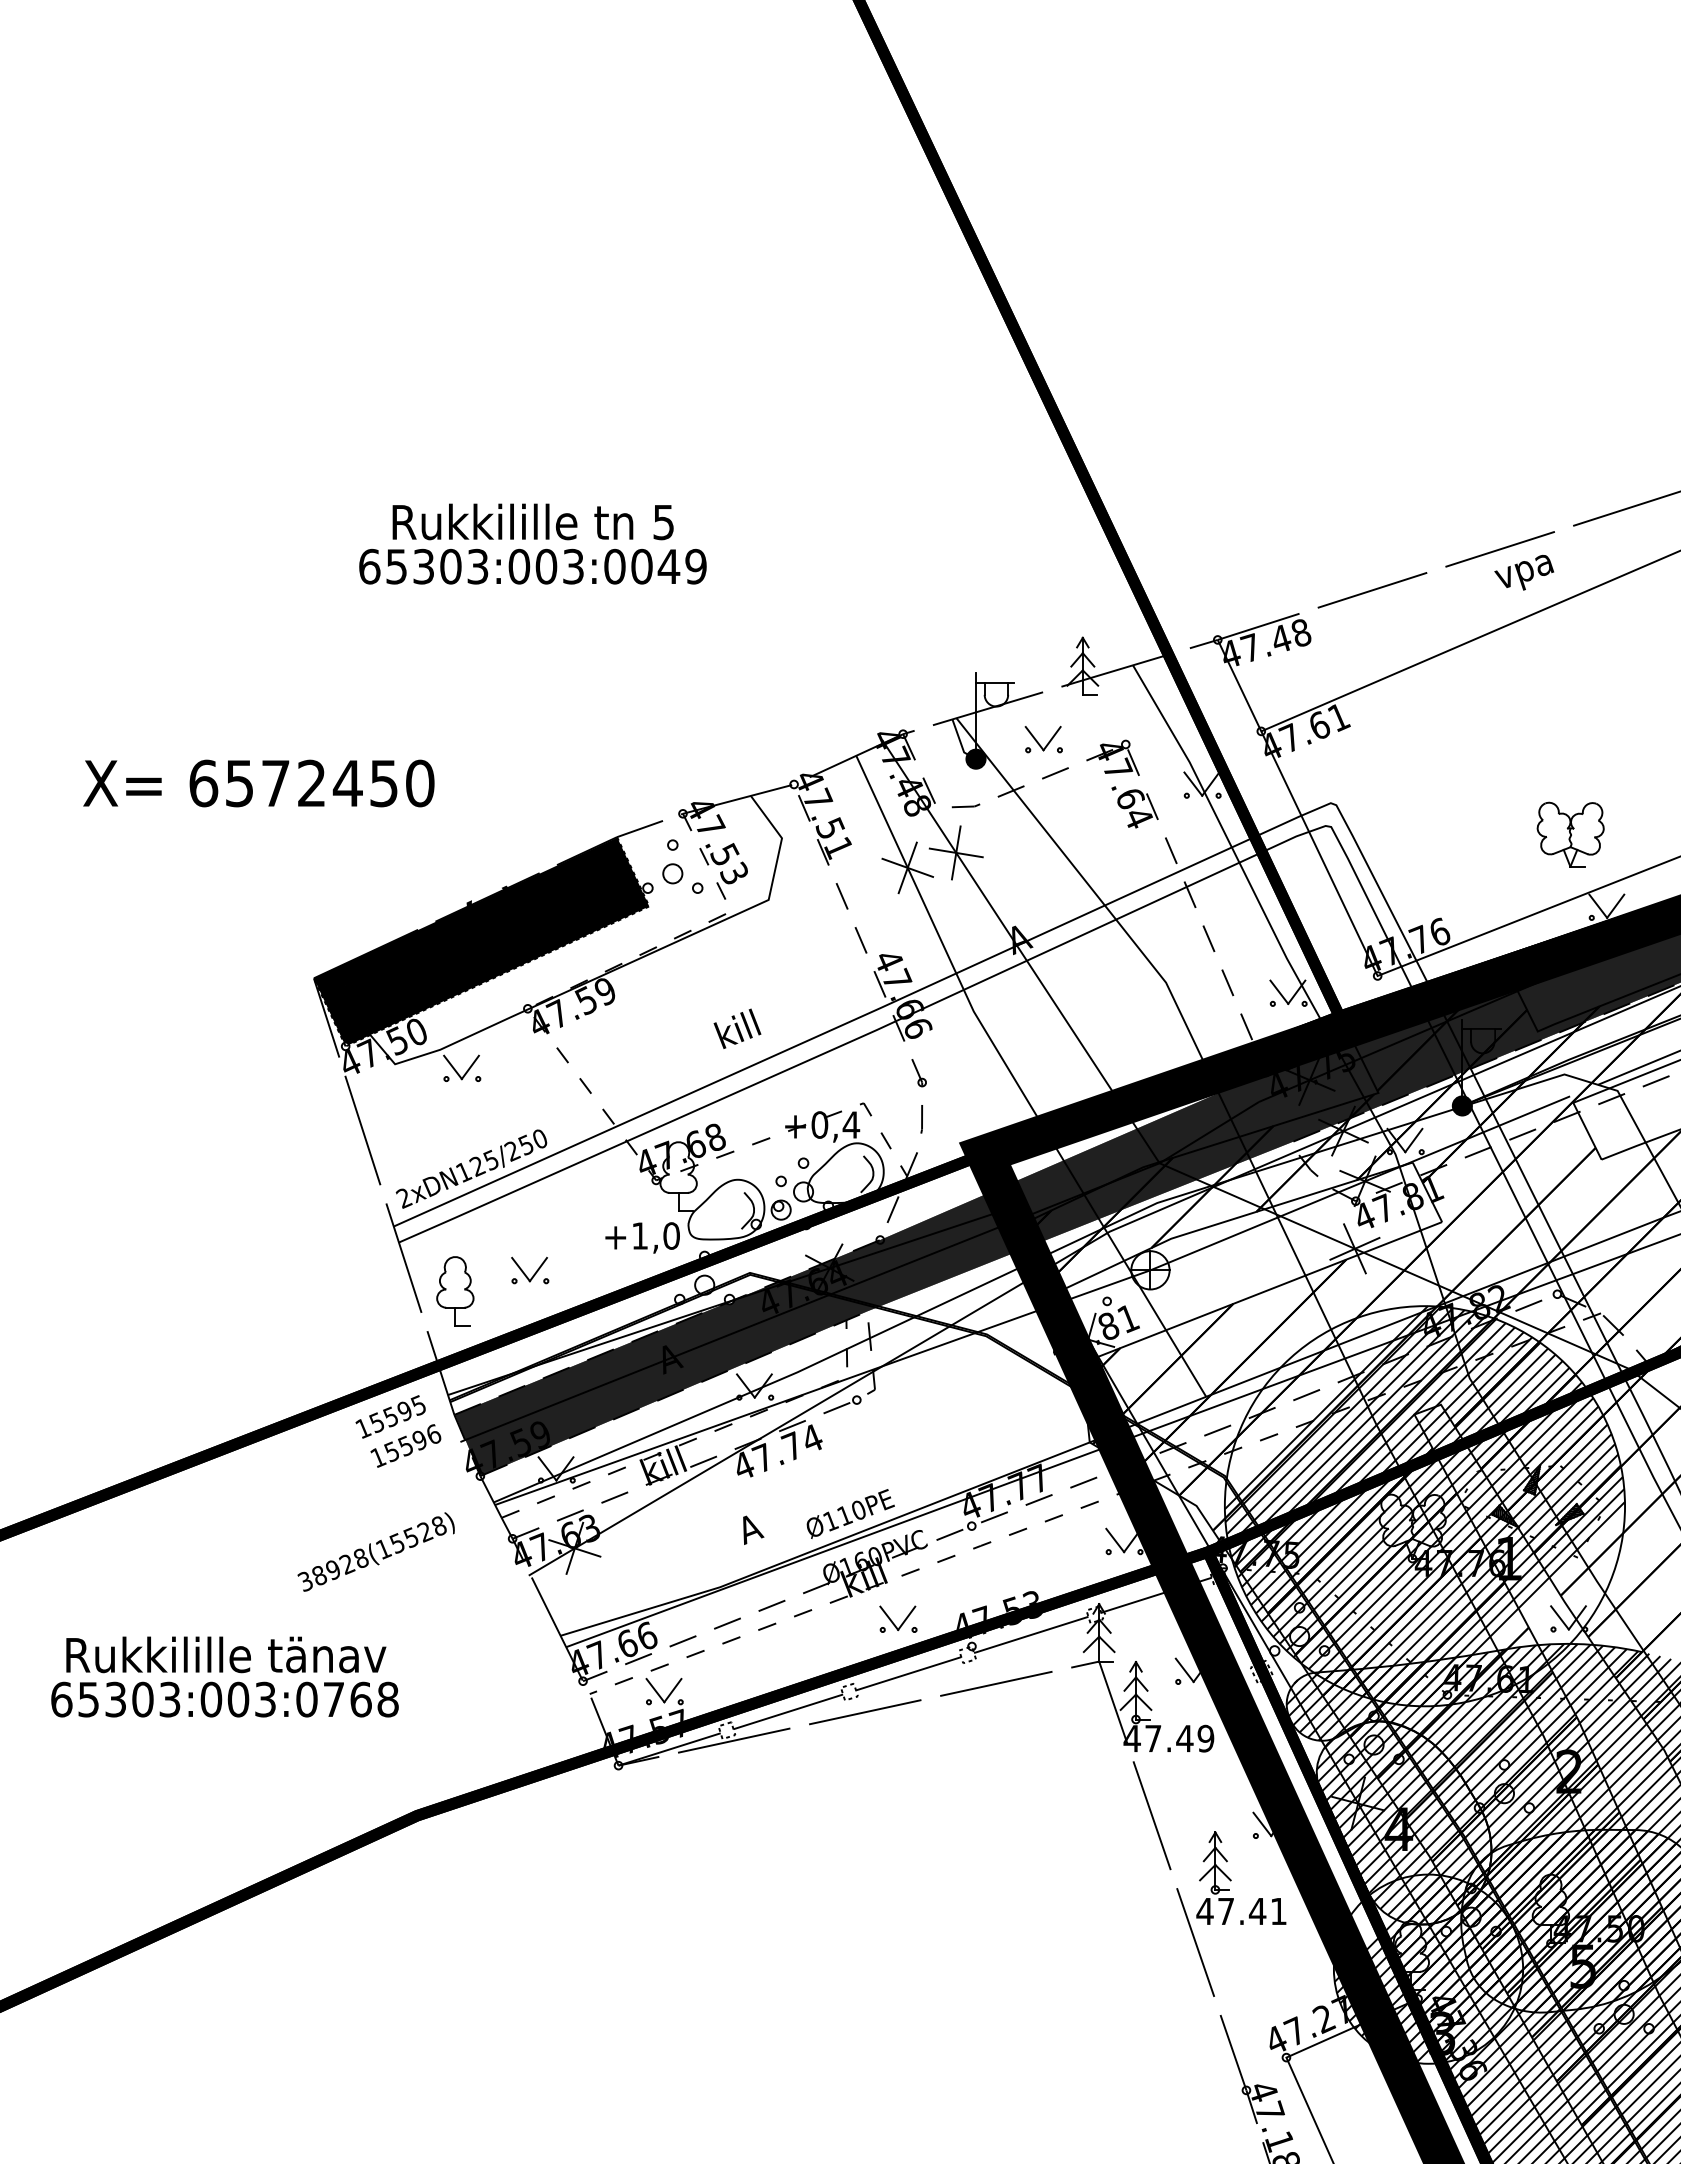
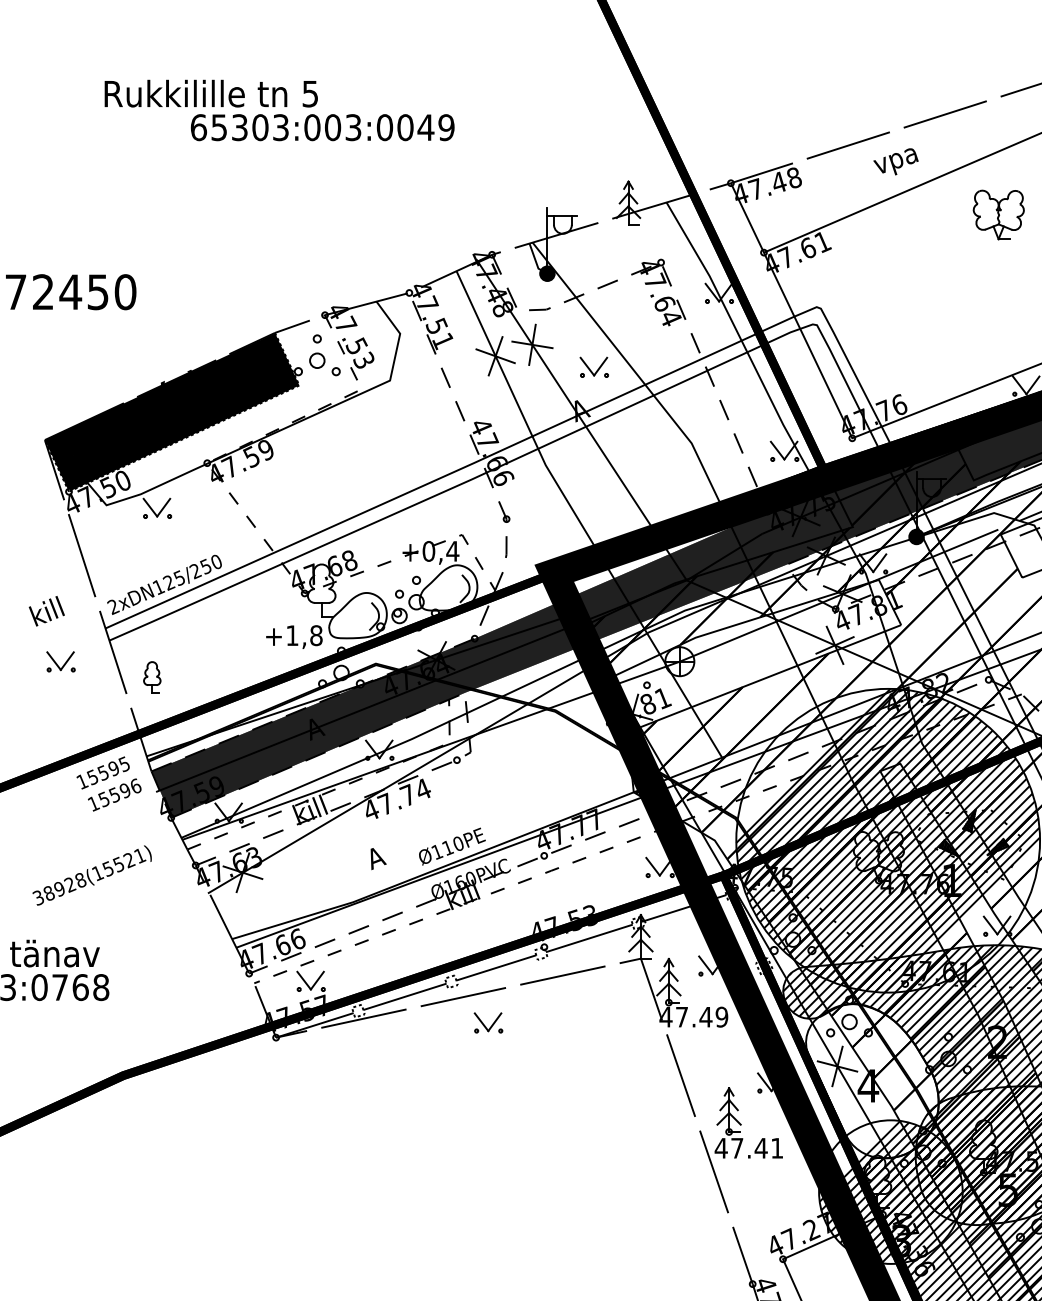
text: (532, 566) -> (322, 127), moved
text: (1524, 572) -> (896, 161), moved
part: (1043, 739) -> (594, 367), moved
part: (1570, 834) -> (998, 214), moved
text: (737, 1028) -> (46, 610), moved
text: (671, 1235) -> (316, 635), +1,0 -> +1,8
part: (530, 1270) -> (61, 661), moved
part: (455, 1291) -> (152, 677), size x0.6
text: (439, 1526) -> (140, 856), 38928(15528) -> 38928(15521)
part: (898, 1618) -> (488, 1022), moved
hatch: (1403, 1822) -> (871, 1080), removed

